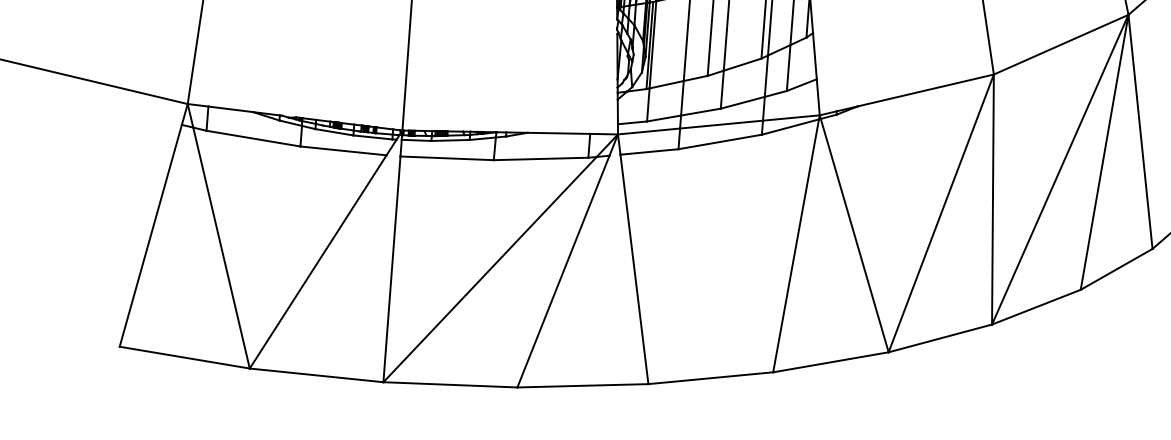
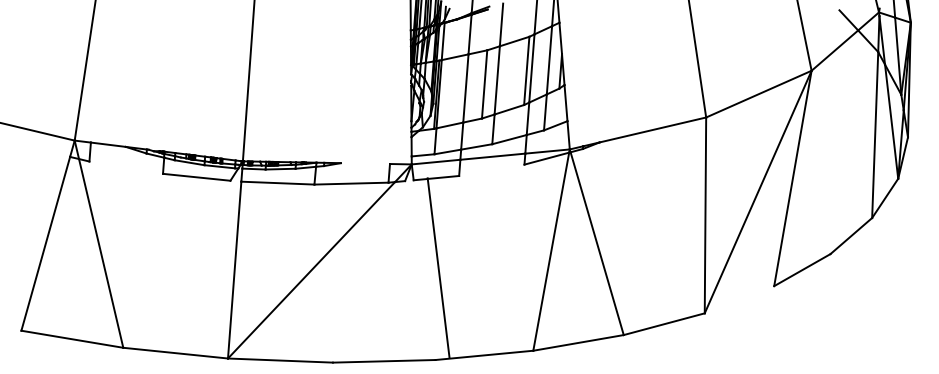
line: (1139, 131) -> (820, 162), removed
line: (557, 133) -> (364, 163), removed
line: (253, 138) -> (126, 167), removed
line: (719, 140) -> (491, 169), removed
line: (940, 213) -> (664, 226), removed
line: (317, 260) -> (176, 263), removed
line: (634, 269) -> (438, 268), moved
line: (562, 271) -> (368, 271), removed
line: (1036, 306) -> (739, 299), removed

